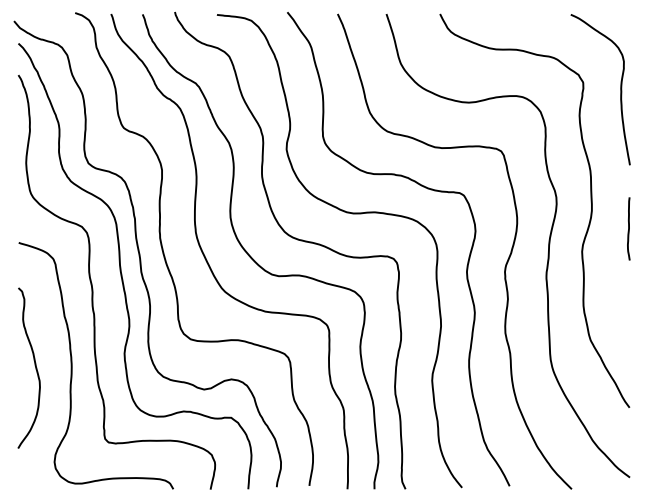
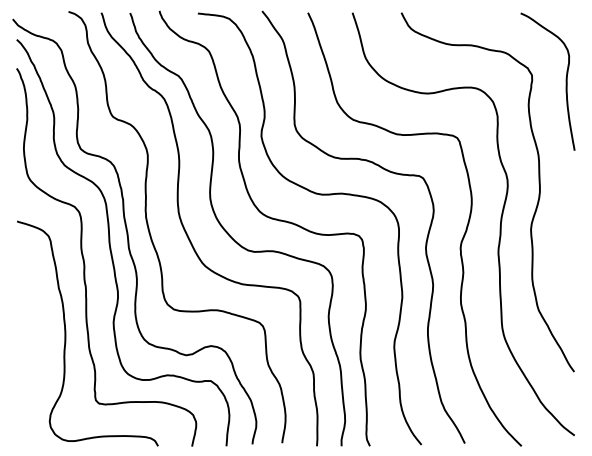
curve: (628, 228) -> (573, 208), removed
curve: (34, 366) -> (31, 334), removed

